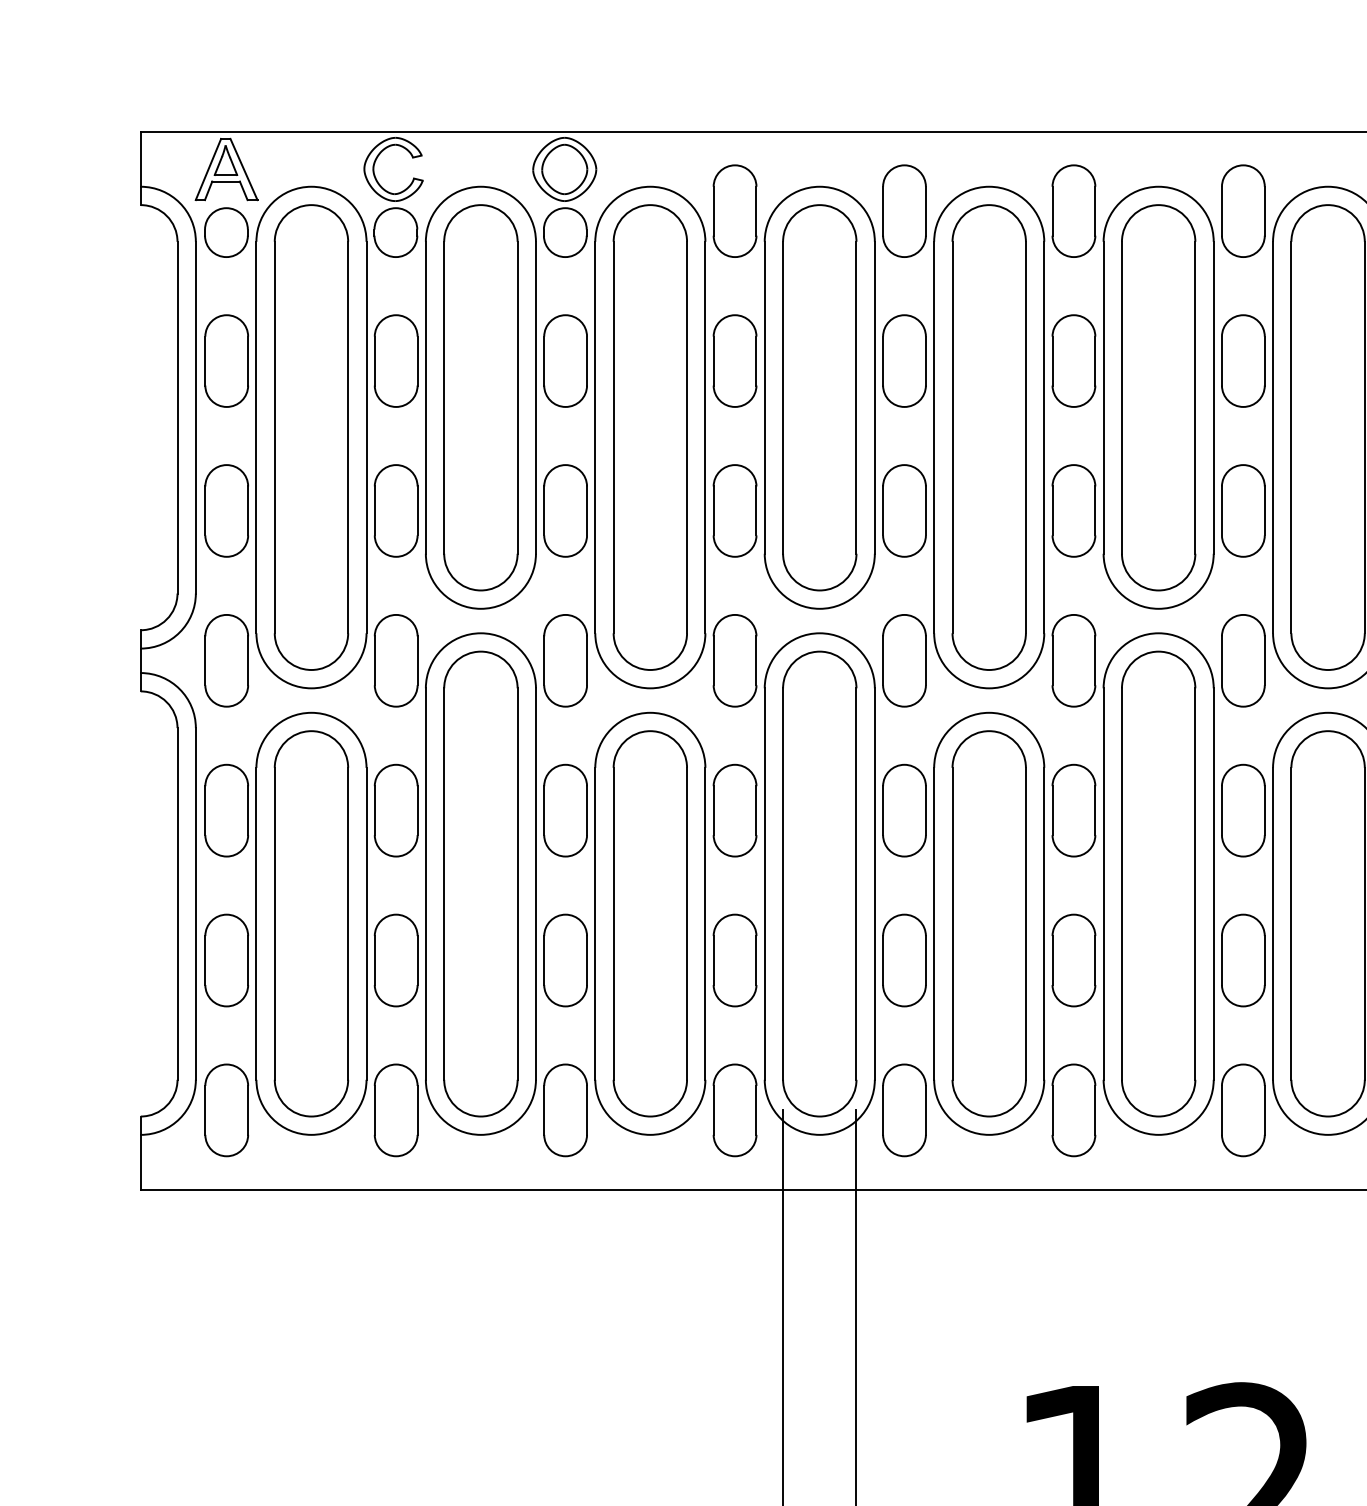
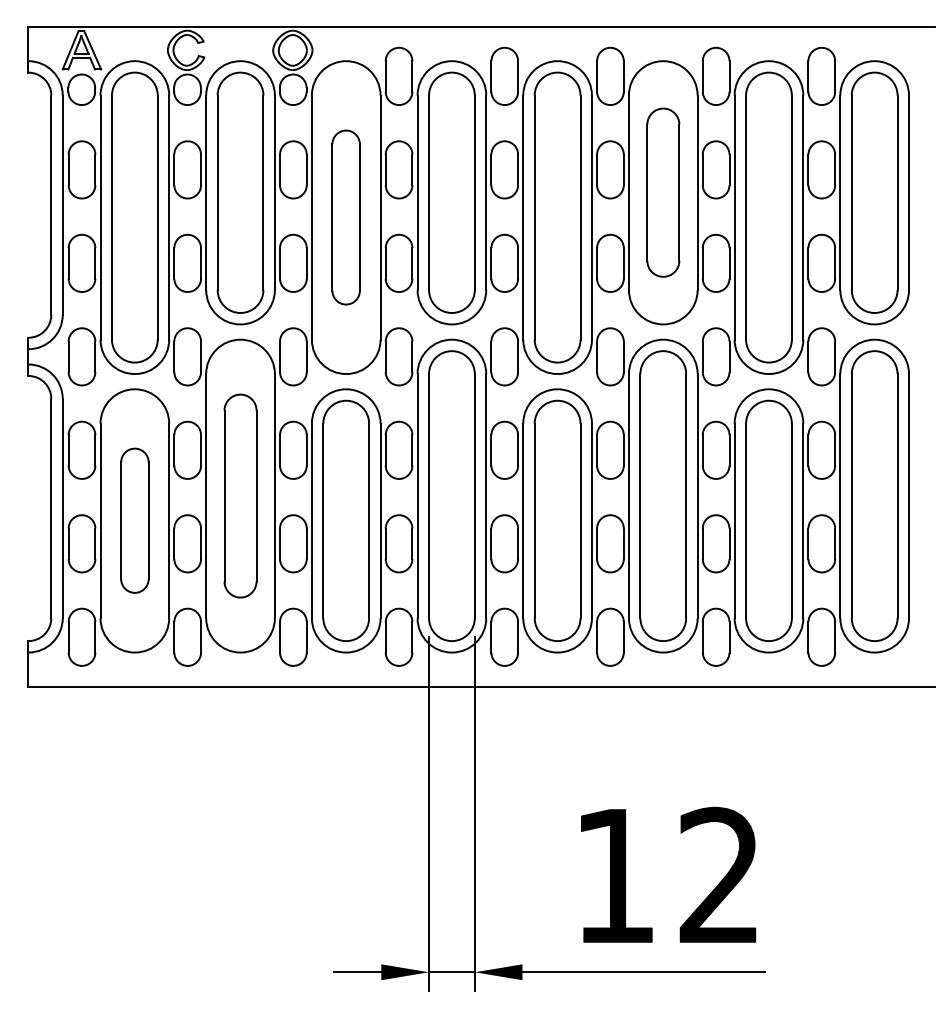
part: (1158, 397) -> (663, 192), size x0.7
part: (649, 437) -> (345, 217), size x0.6
part: (480, 883) -> (240, 495), size x0.7
part: (310, 923) -> (134, 520), size x0.6

